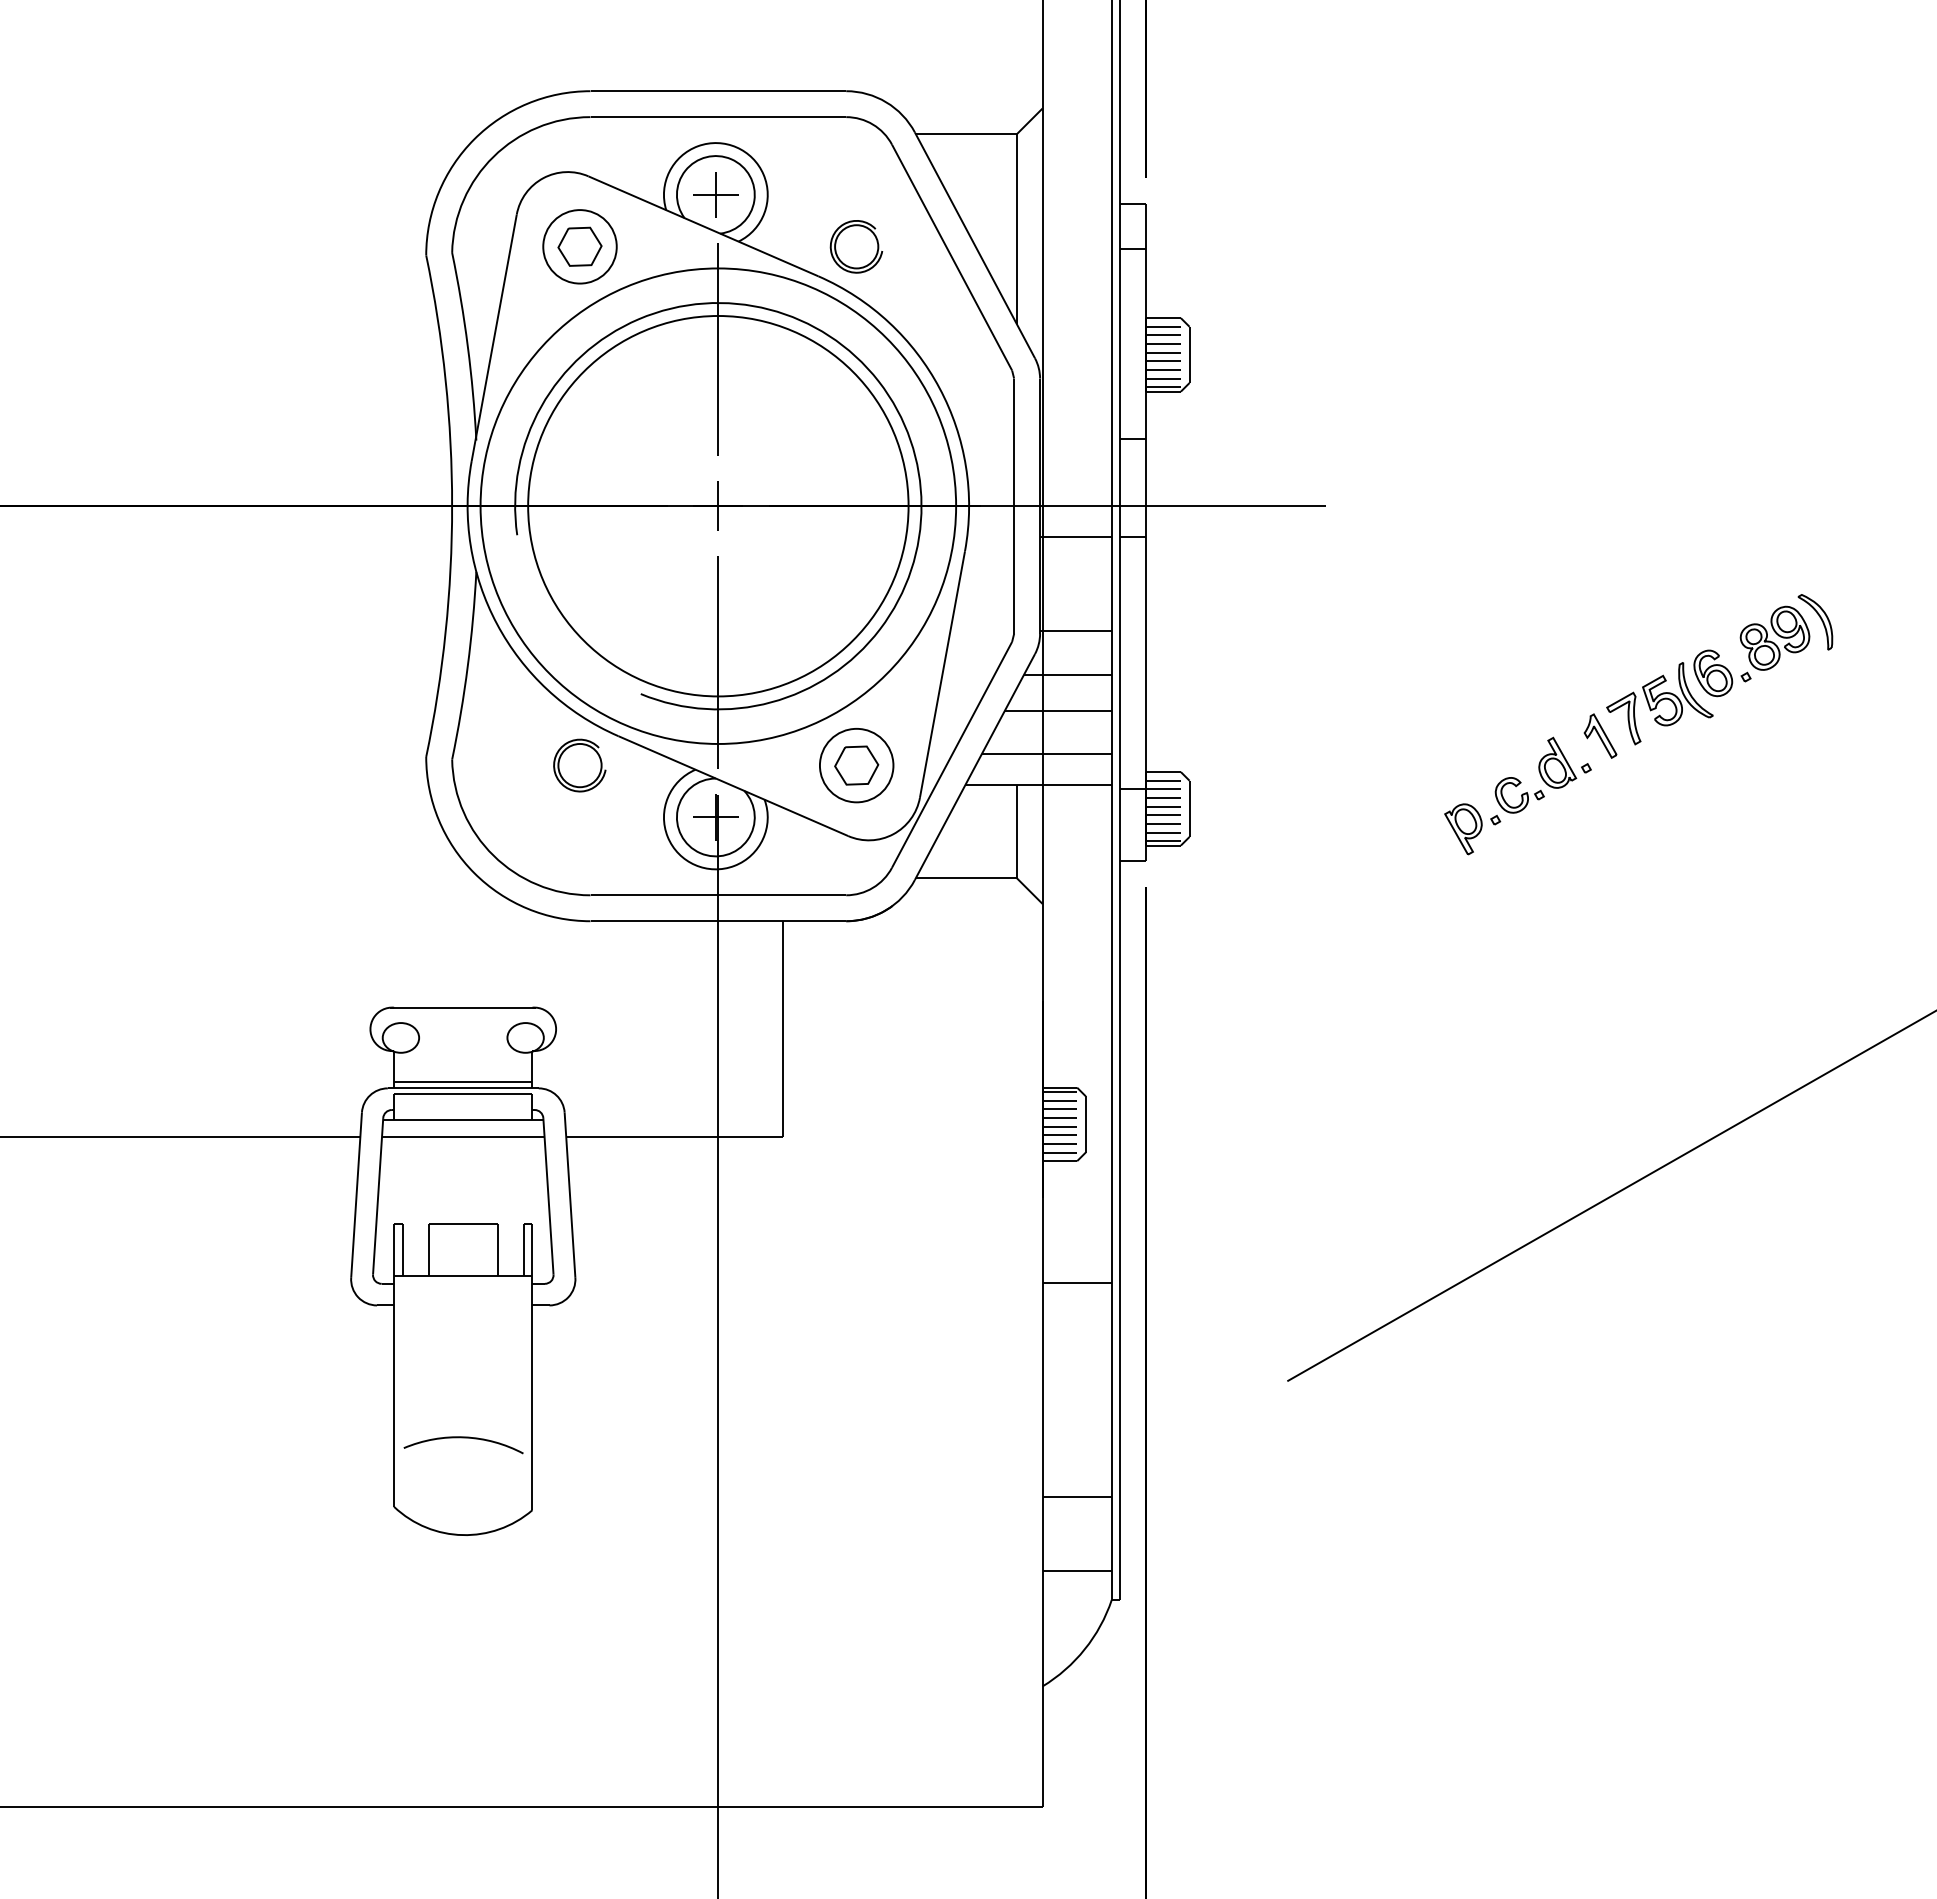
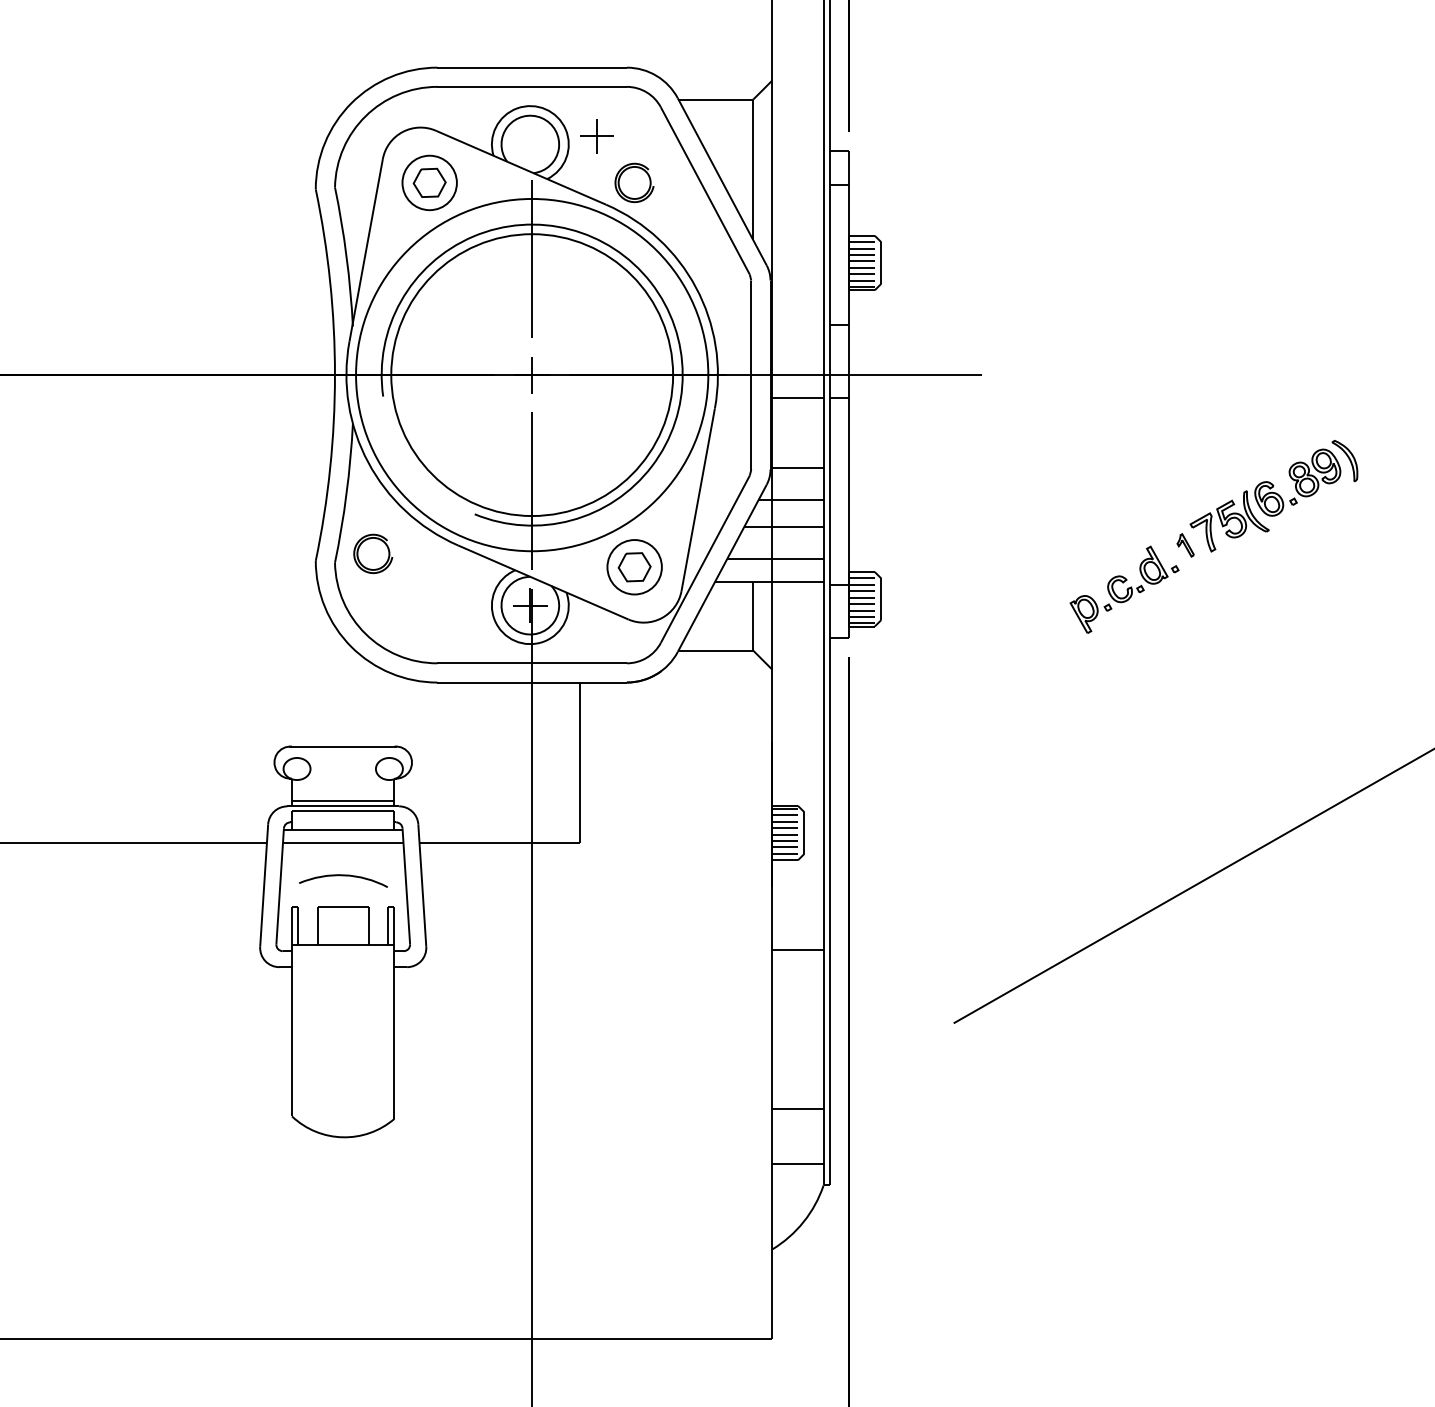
part: (715, 194) -> (596, 136), moved
part: (1600, 735) -> (1185, 544), size x0.7
part: (579, 765) -> (373, 553), moved
curve: (463, 1438) -> (343, 876), moved

